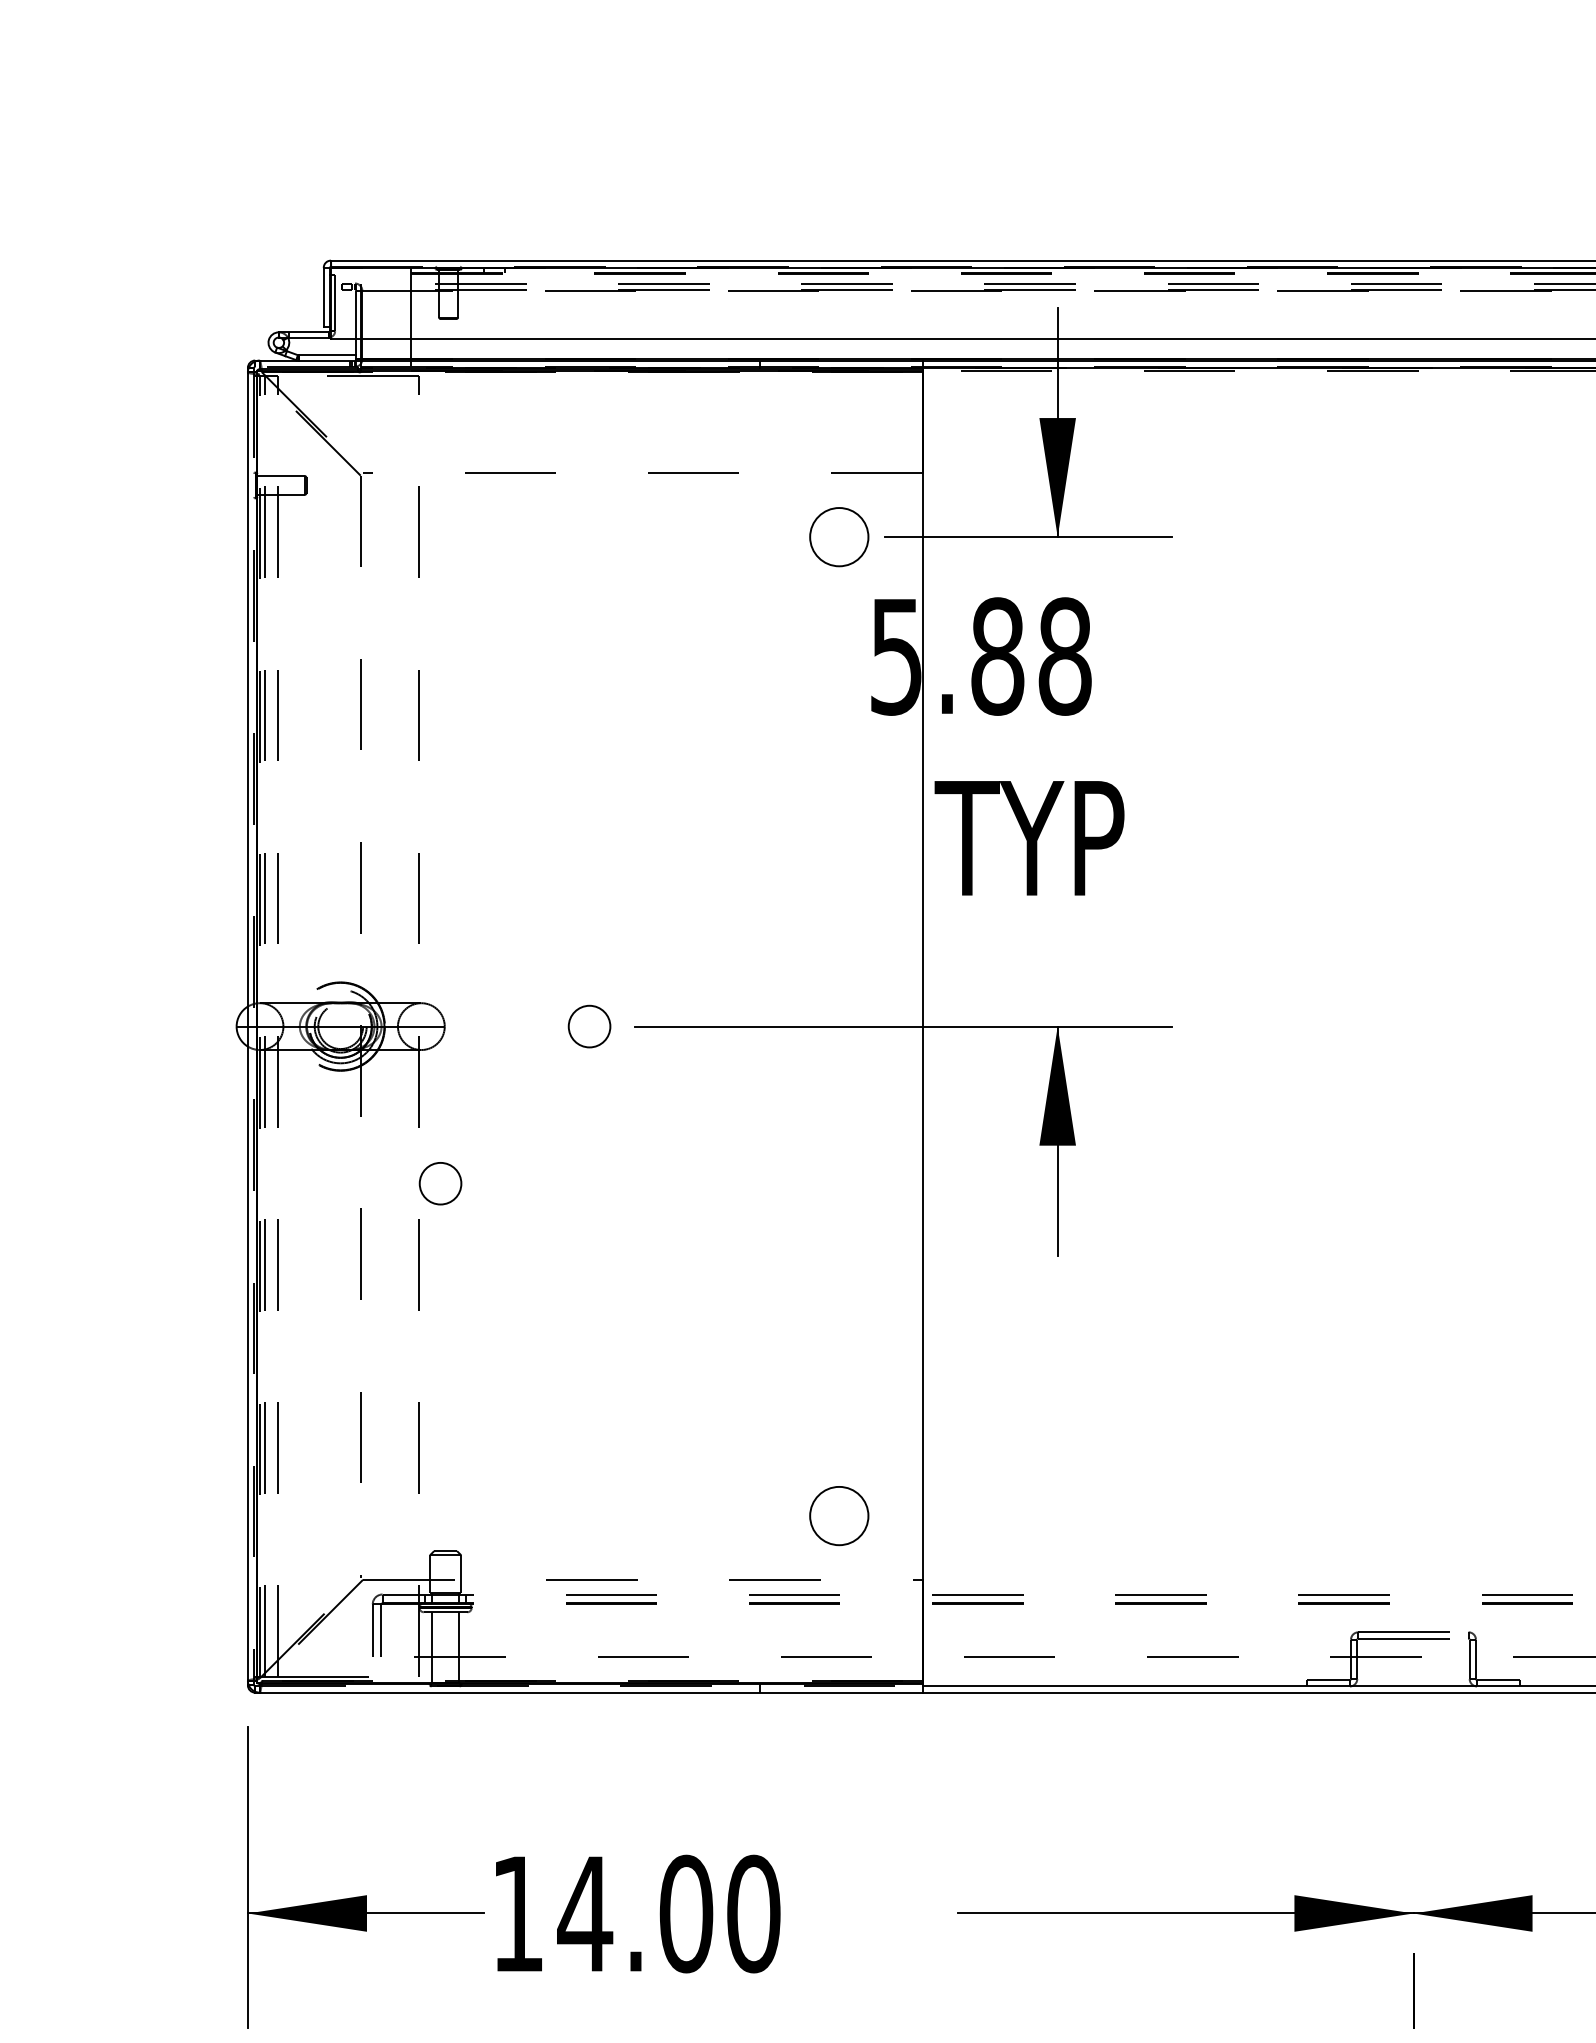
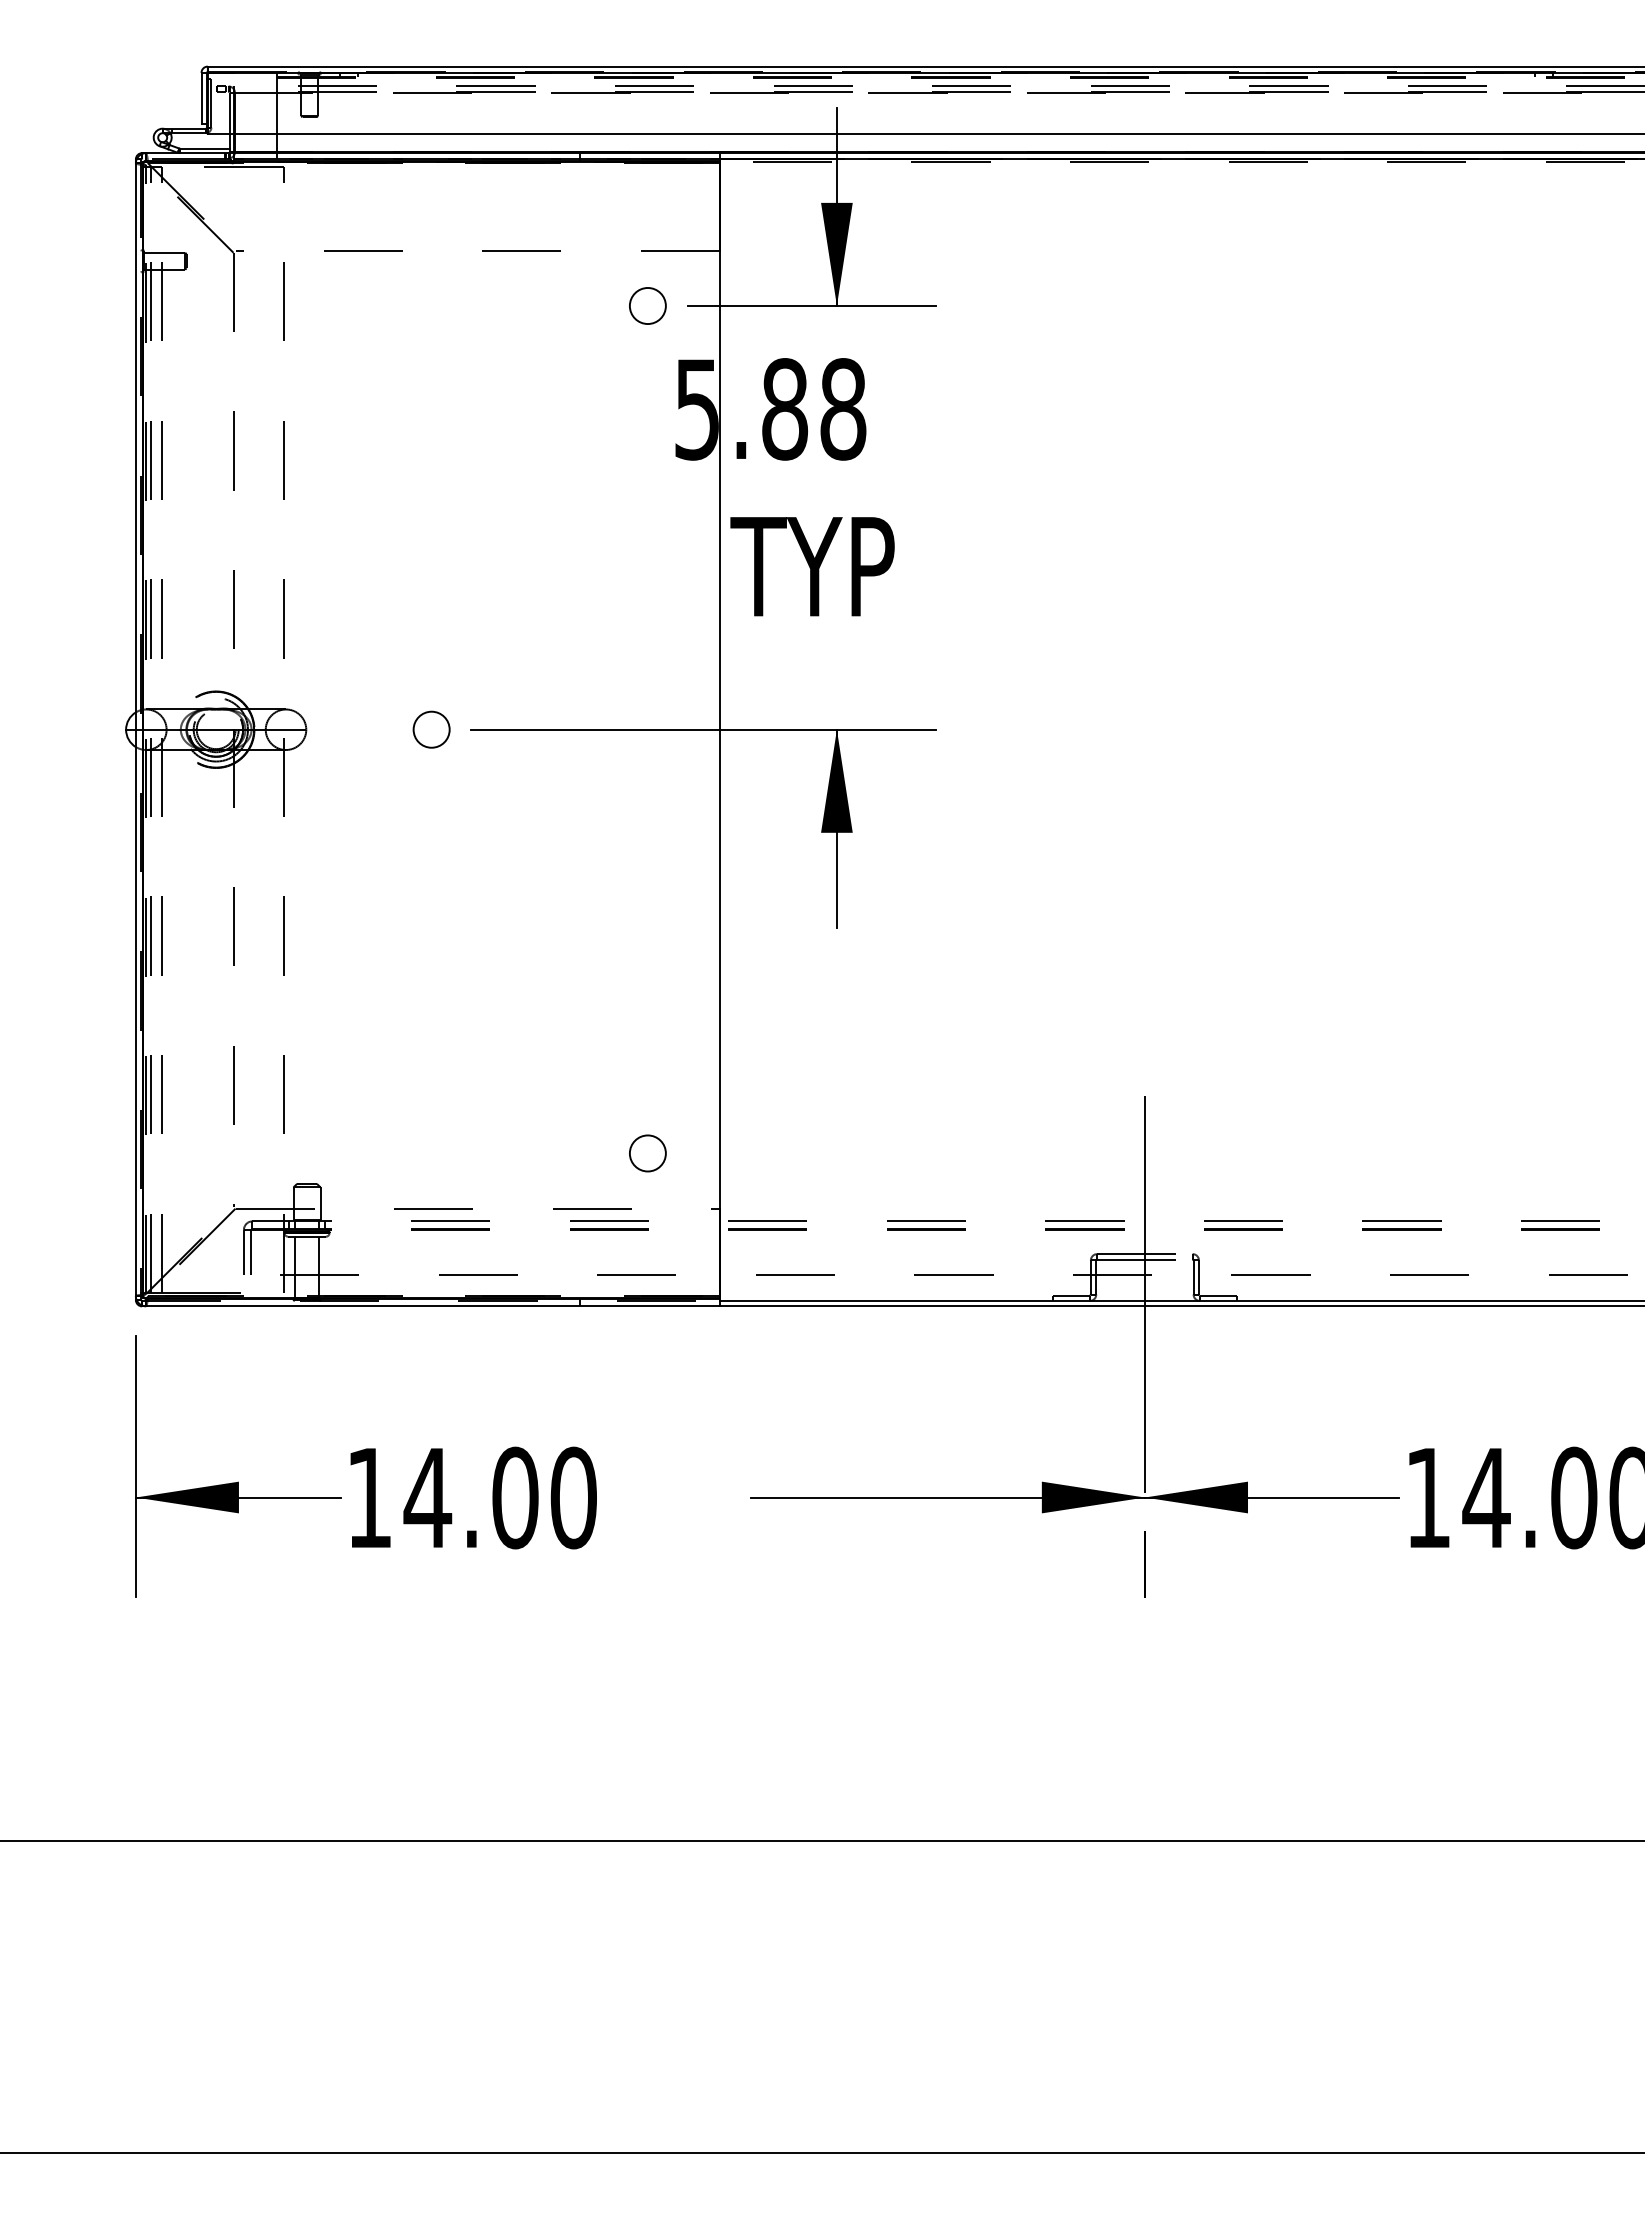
circle: (838, 536) -> (647, 305), size x0.71
circle: (440, 1183) -> (302, 865), removed
circle: (838, 1516) -> (647, 1153), size x0.71
line: (1412, 1659) -> (1144, 1277), added

